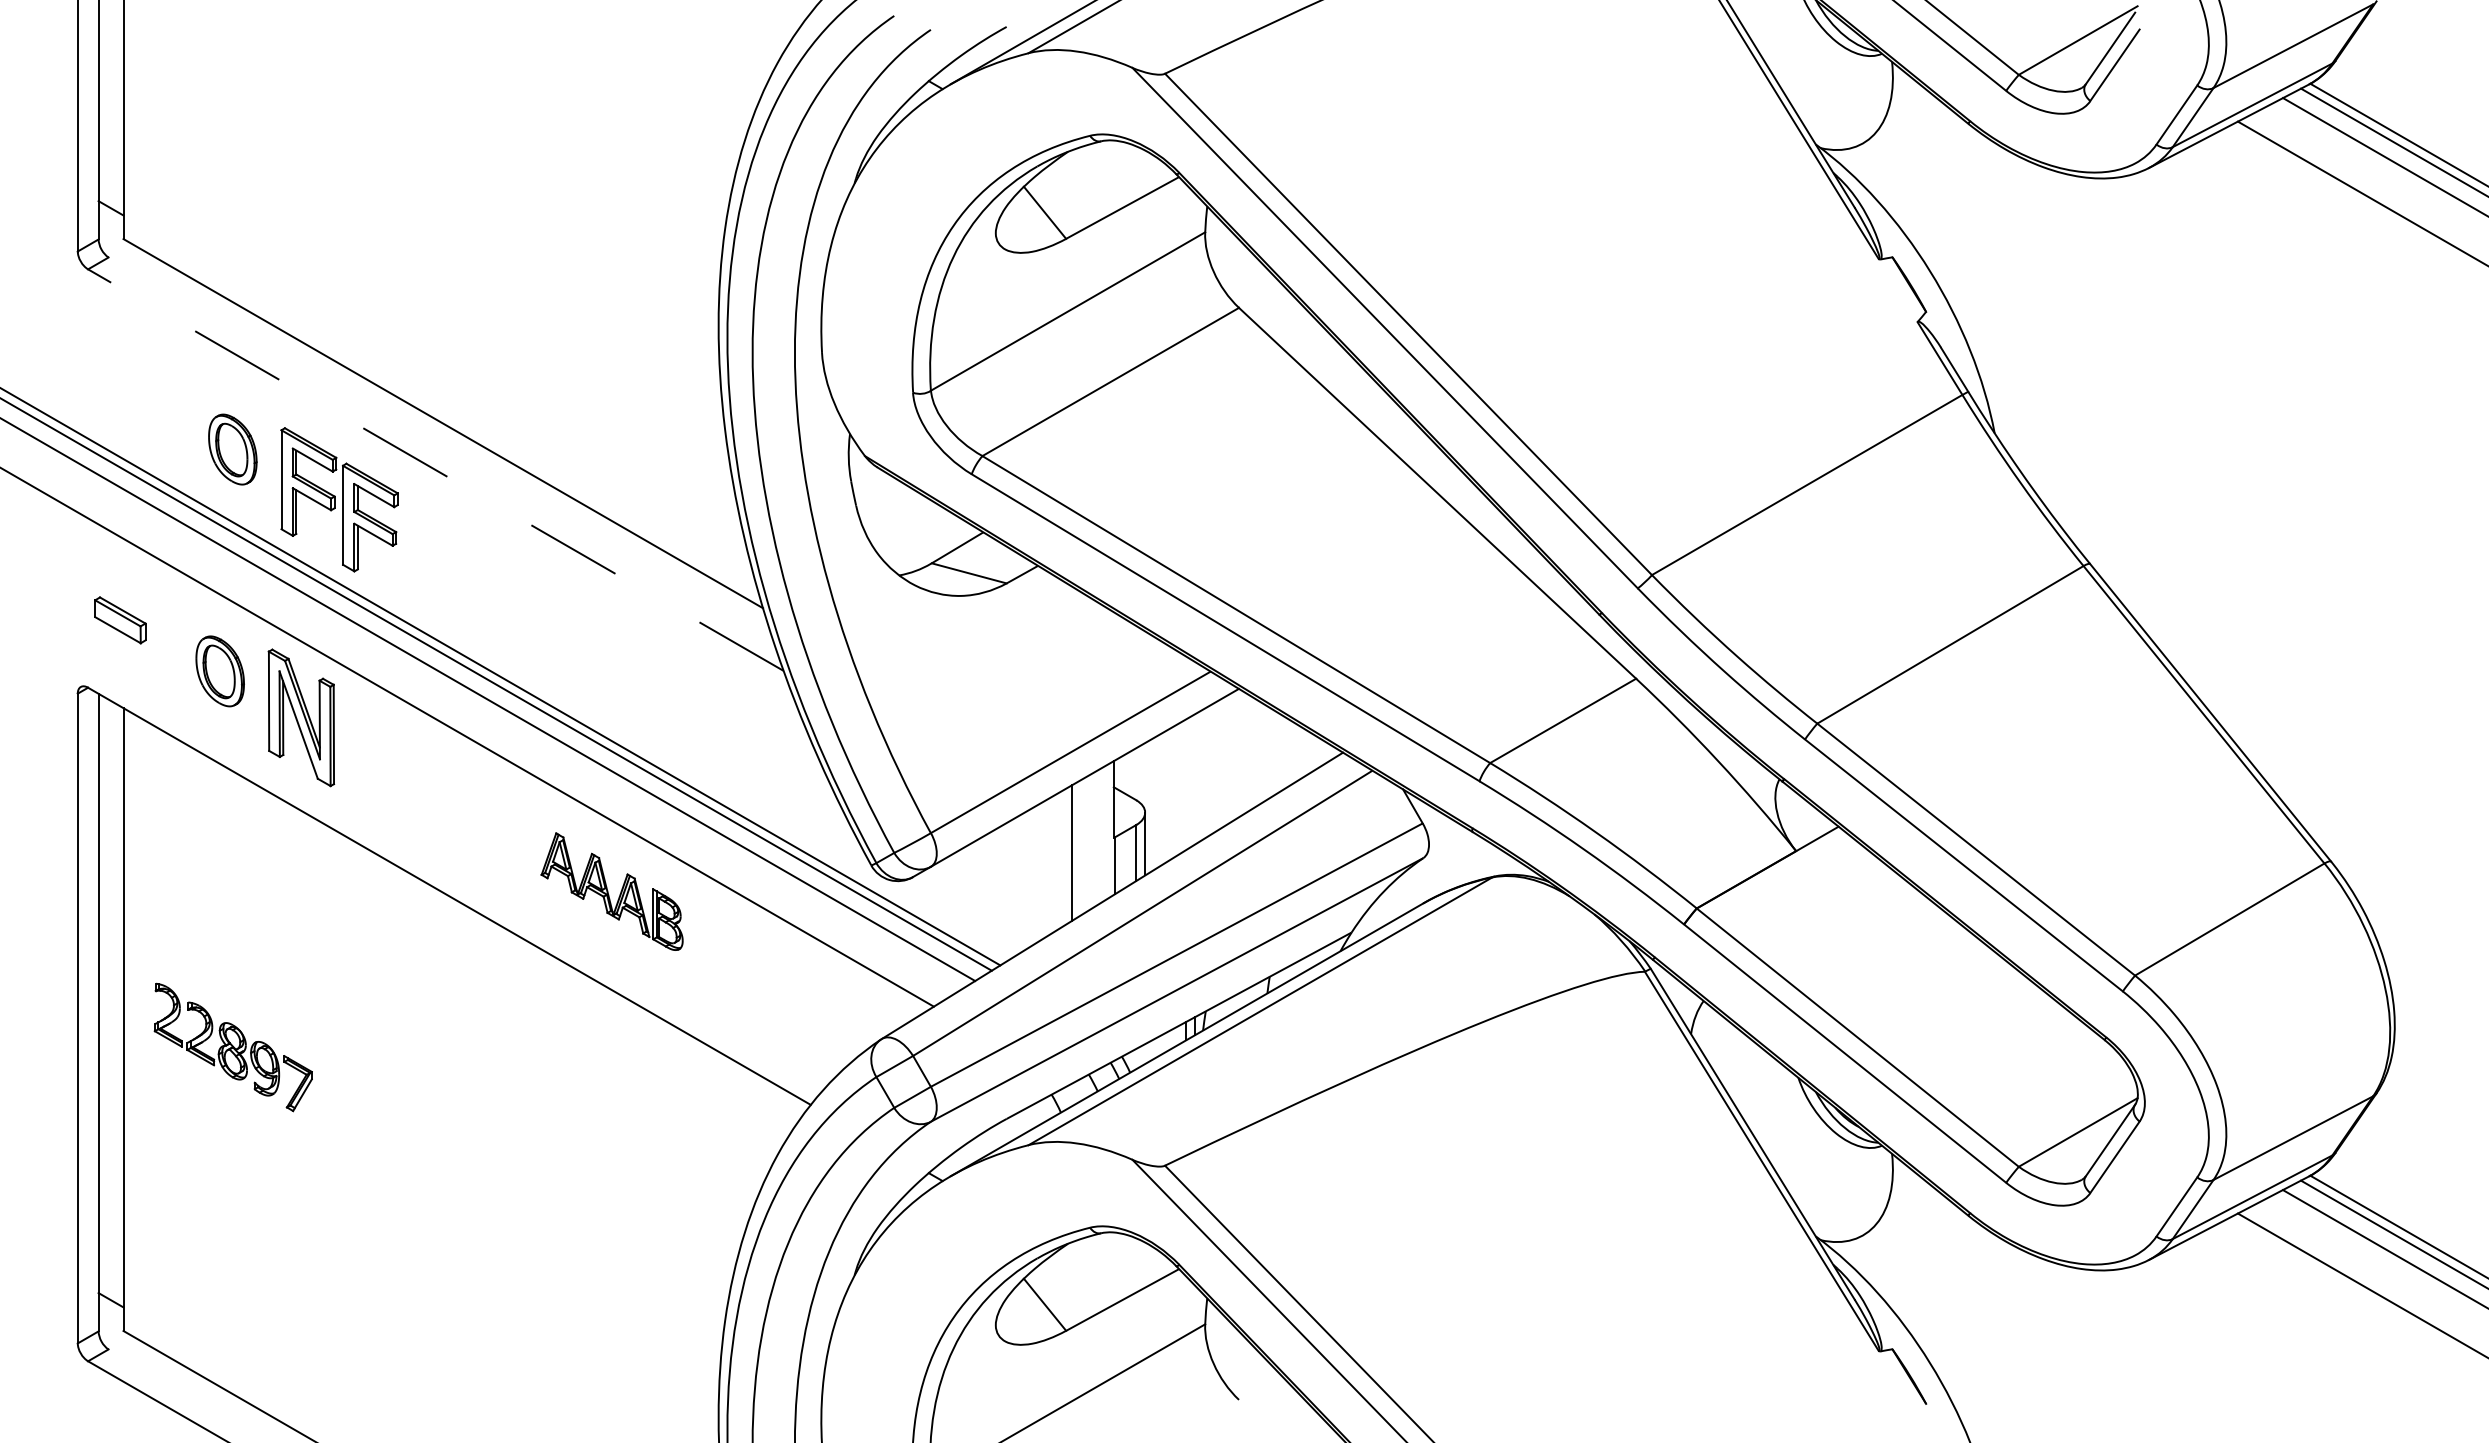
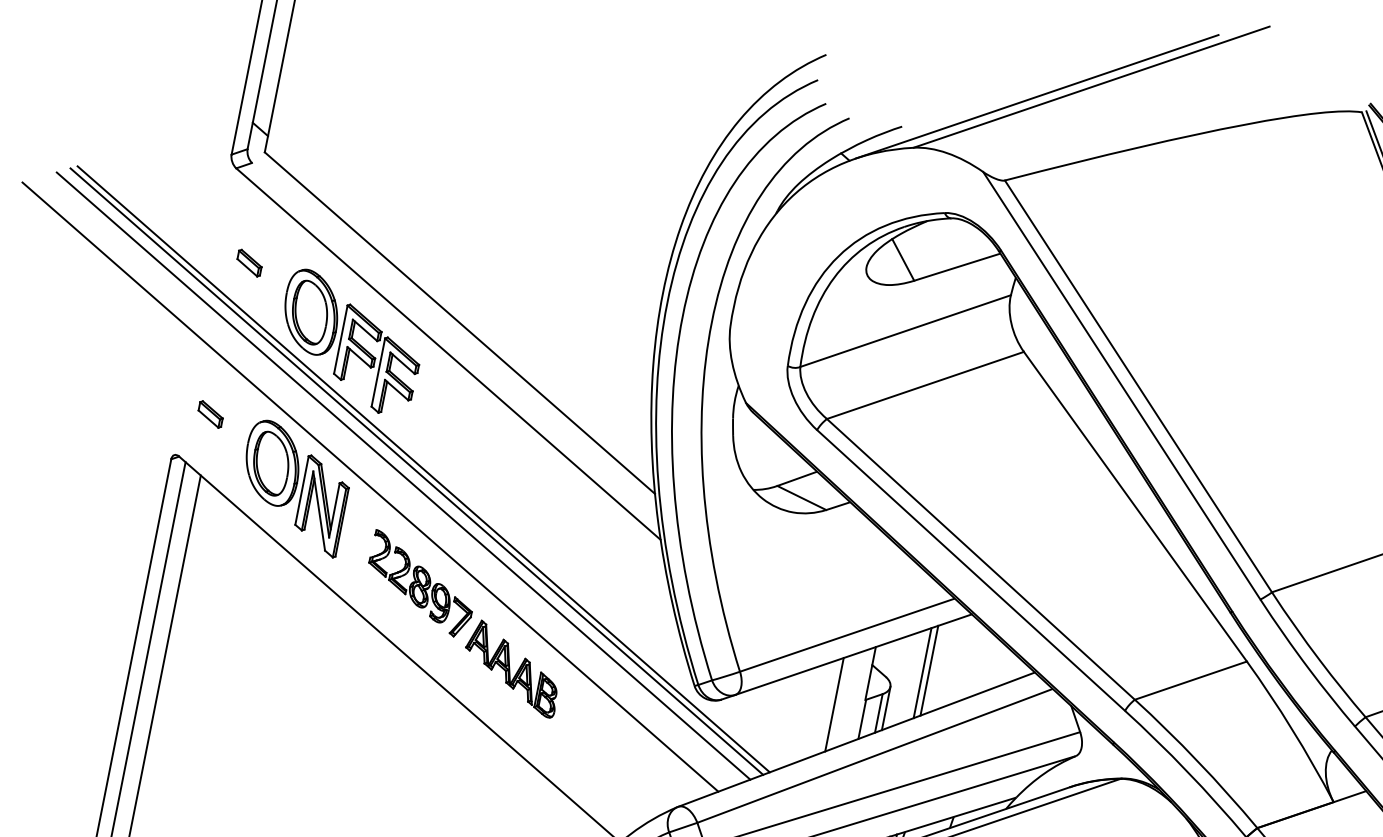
part: (132, 397) -> (249, 262), added
part: (232, 449) -> (311, 312), size x1.67
line: (435, 470) -> (448, 354), dashed -> solid
part: (120, 619) -> (210, 414), size x0.71
part: (219, 671) -> (271, 463), size x1.67
line: (1195, 779) -> (929, 670), added
line: (1186, 784) -> (922, 673), added
part: (232, 1047) -> (420, 584), moved

